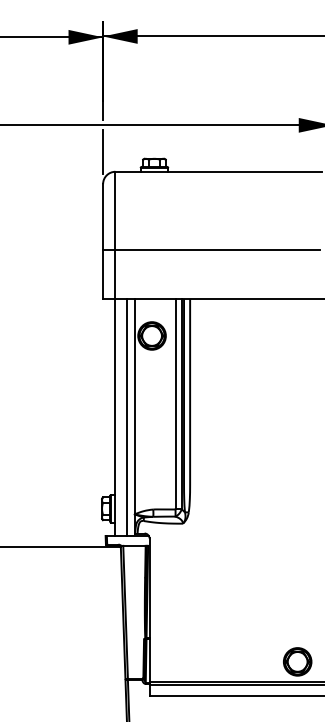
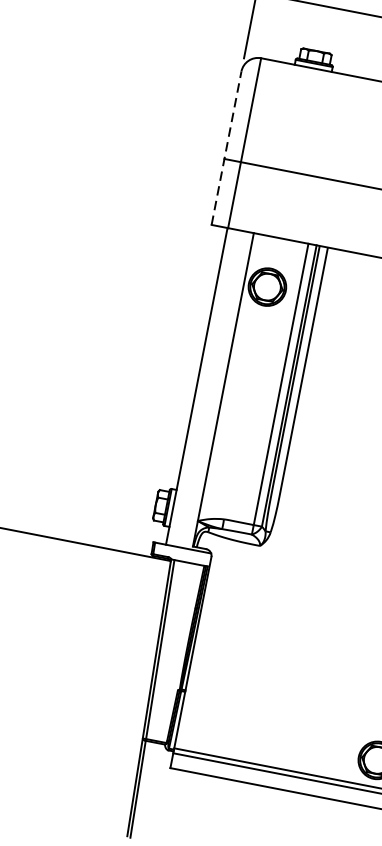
line: (103, 241) -> (227, 148), solid -> dashed
line: (127, 416) -> (213, 388), removed

